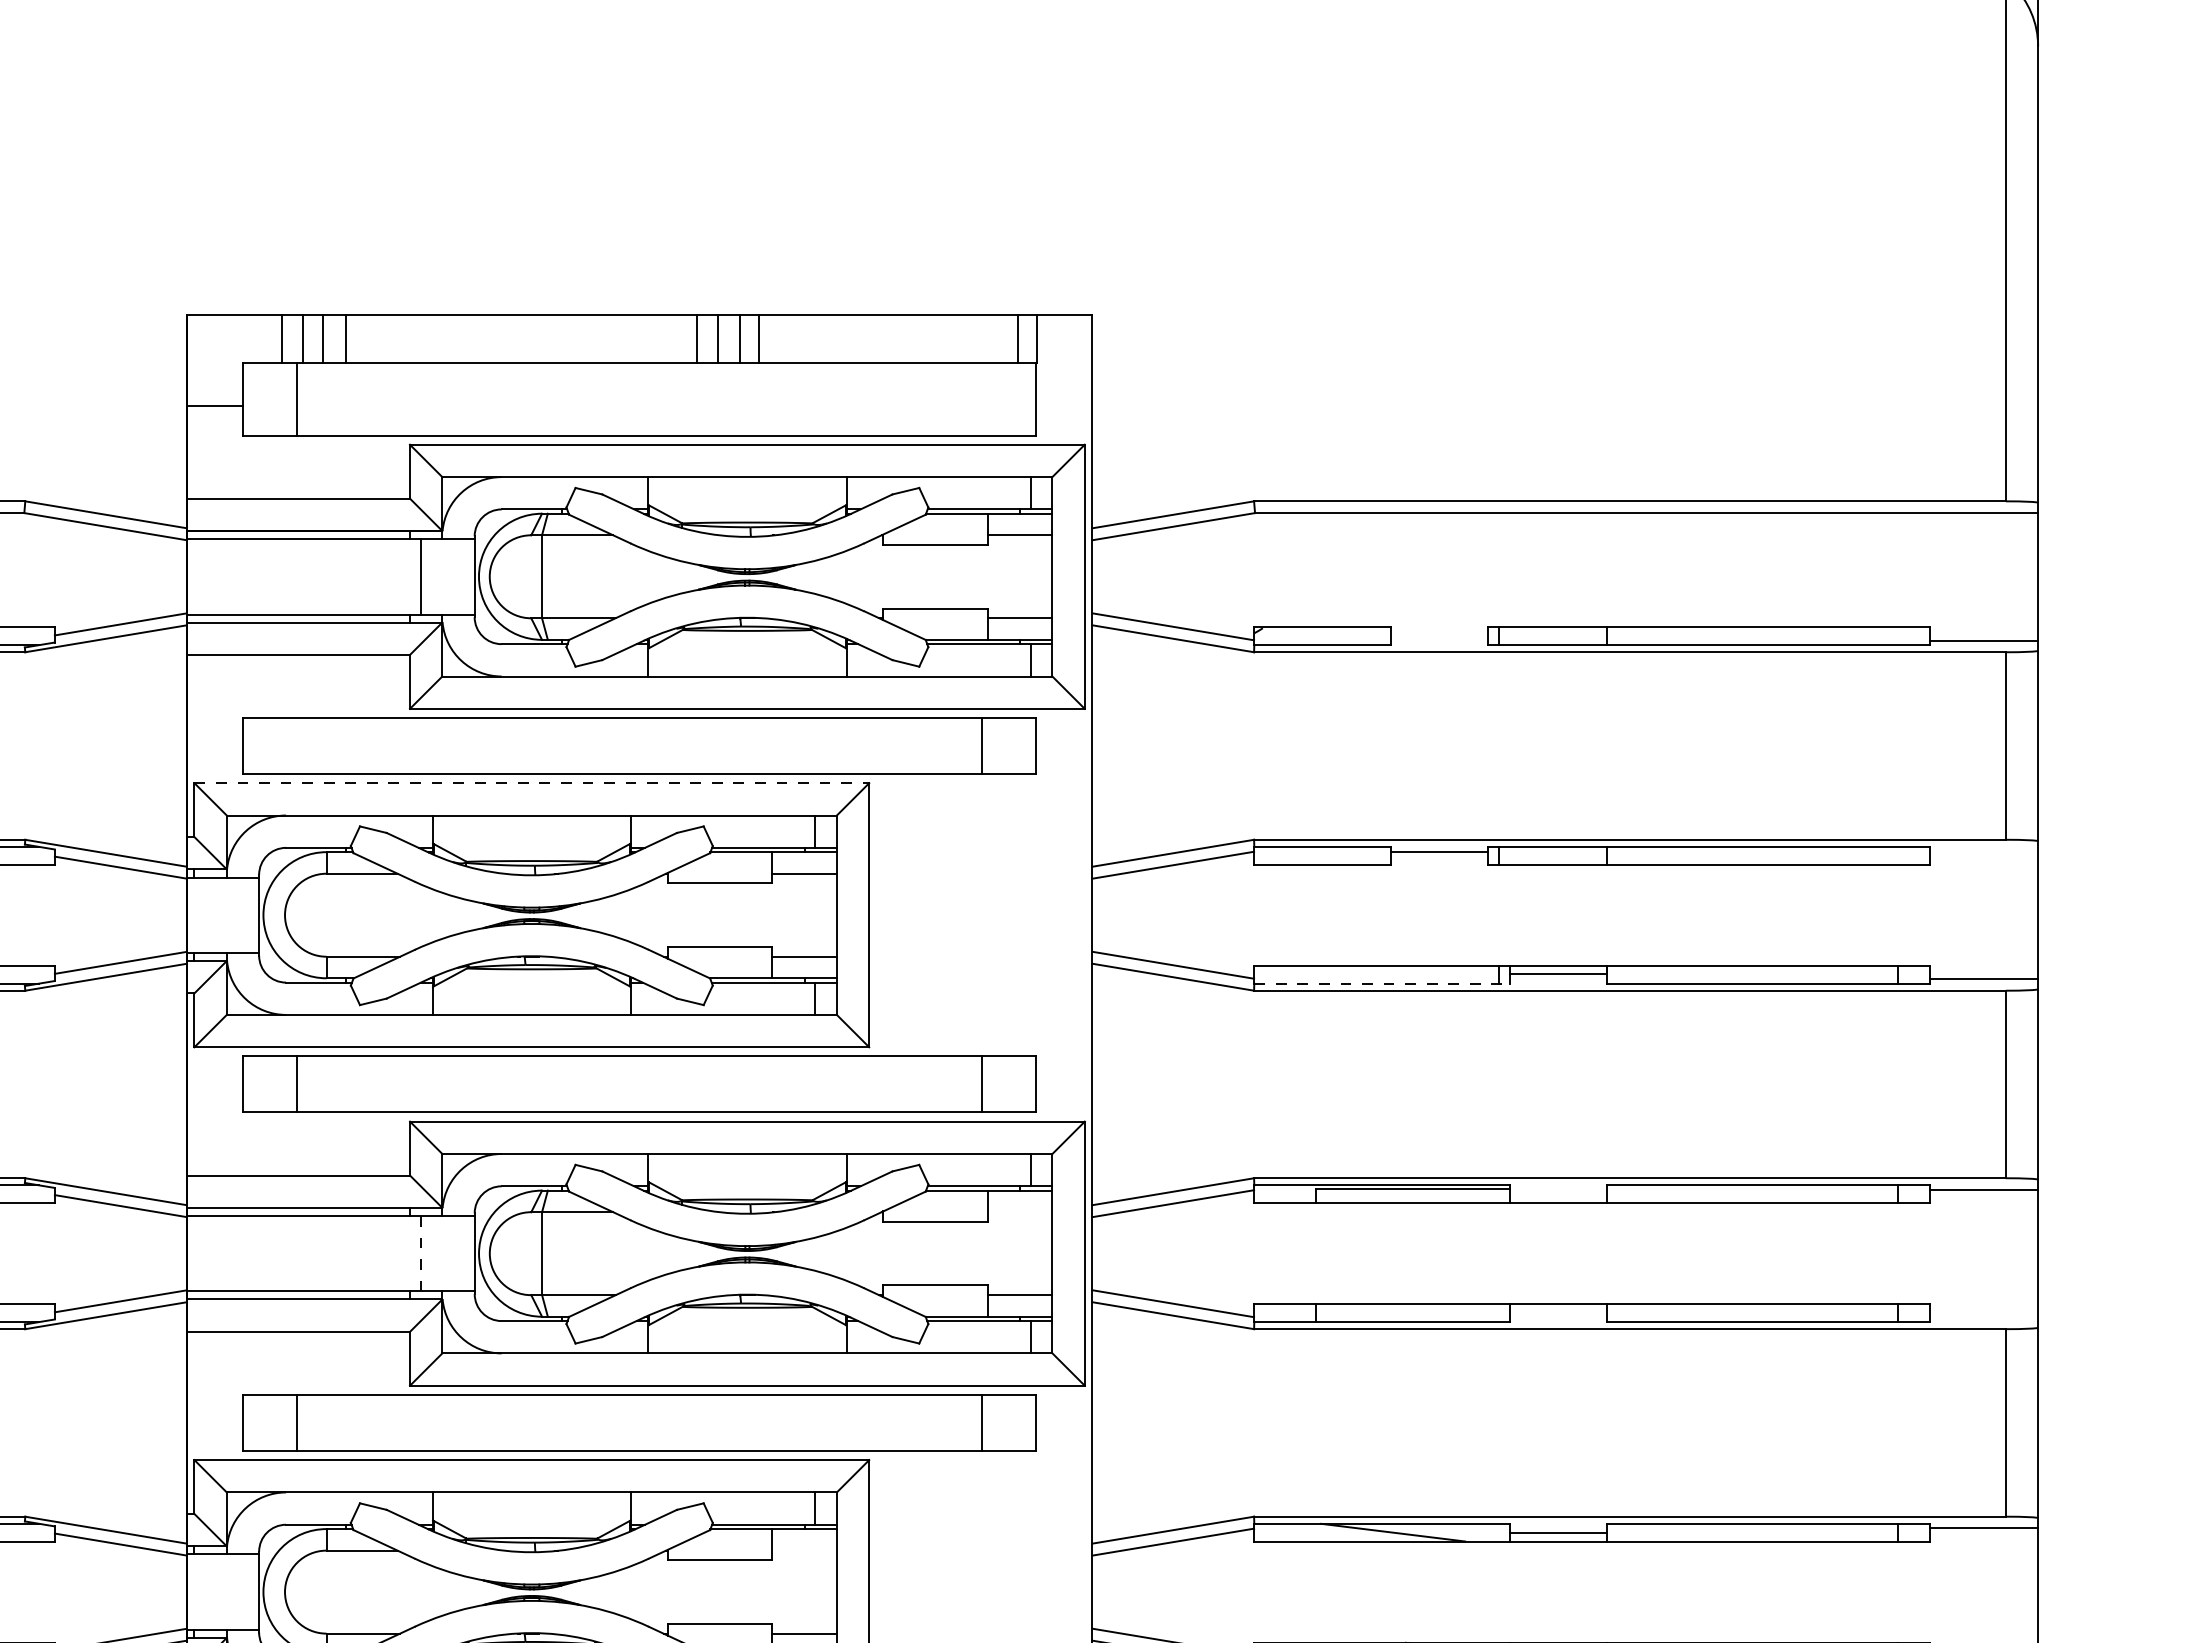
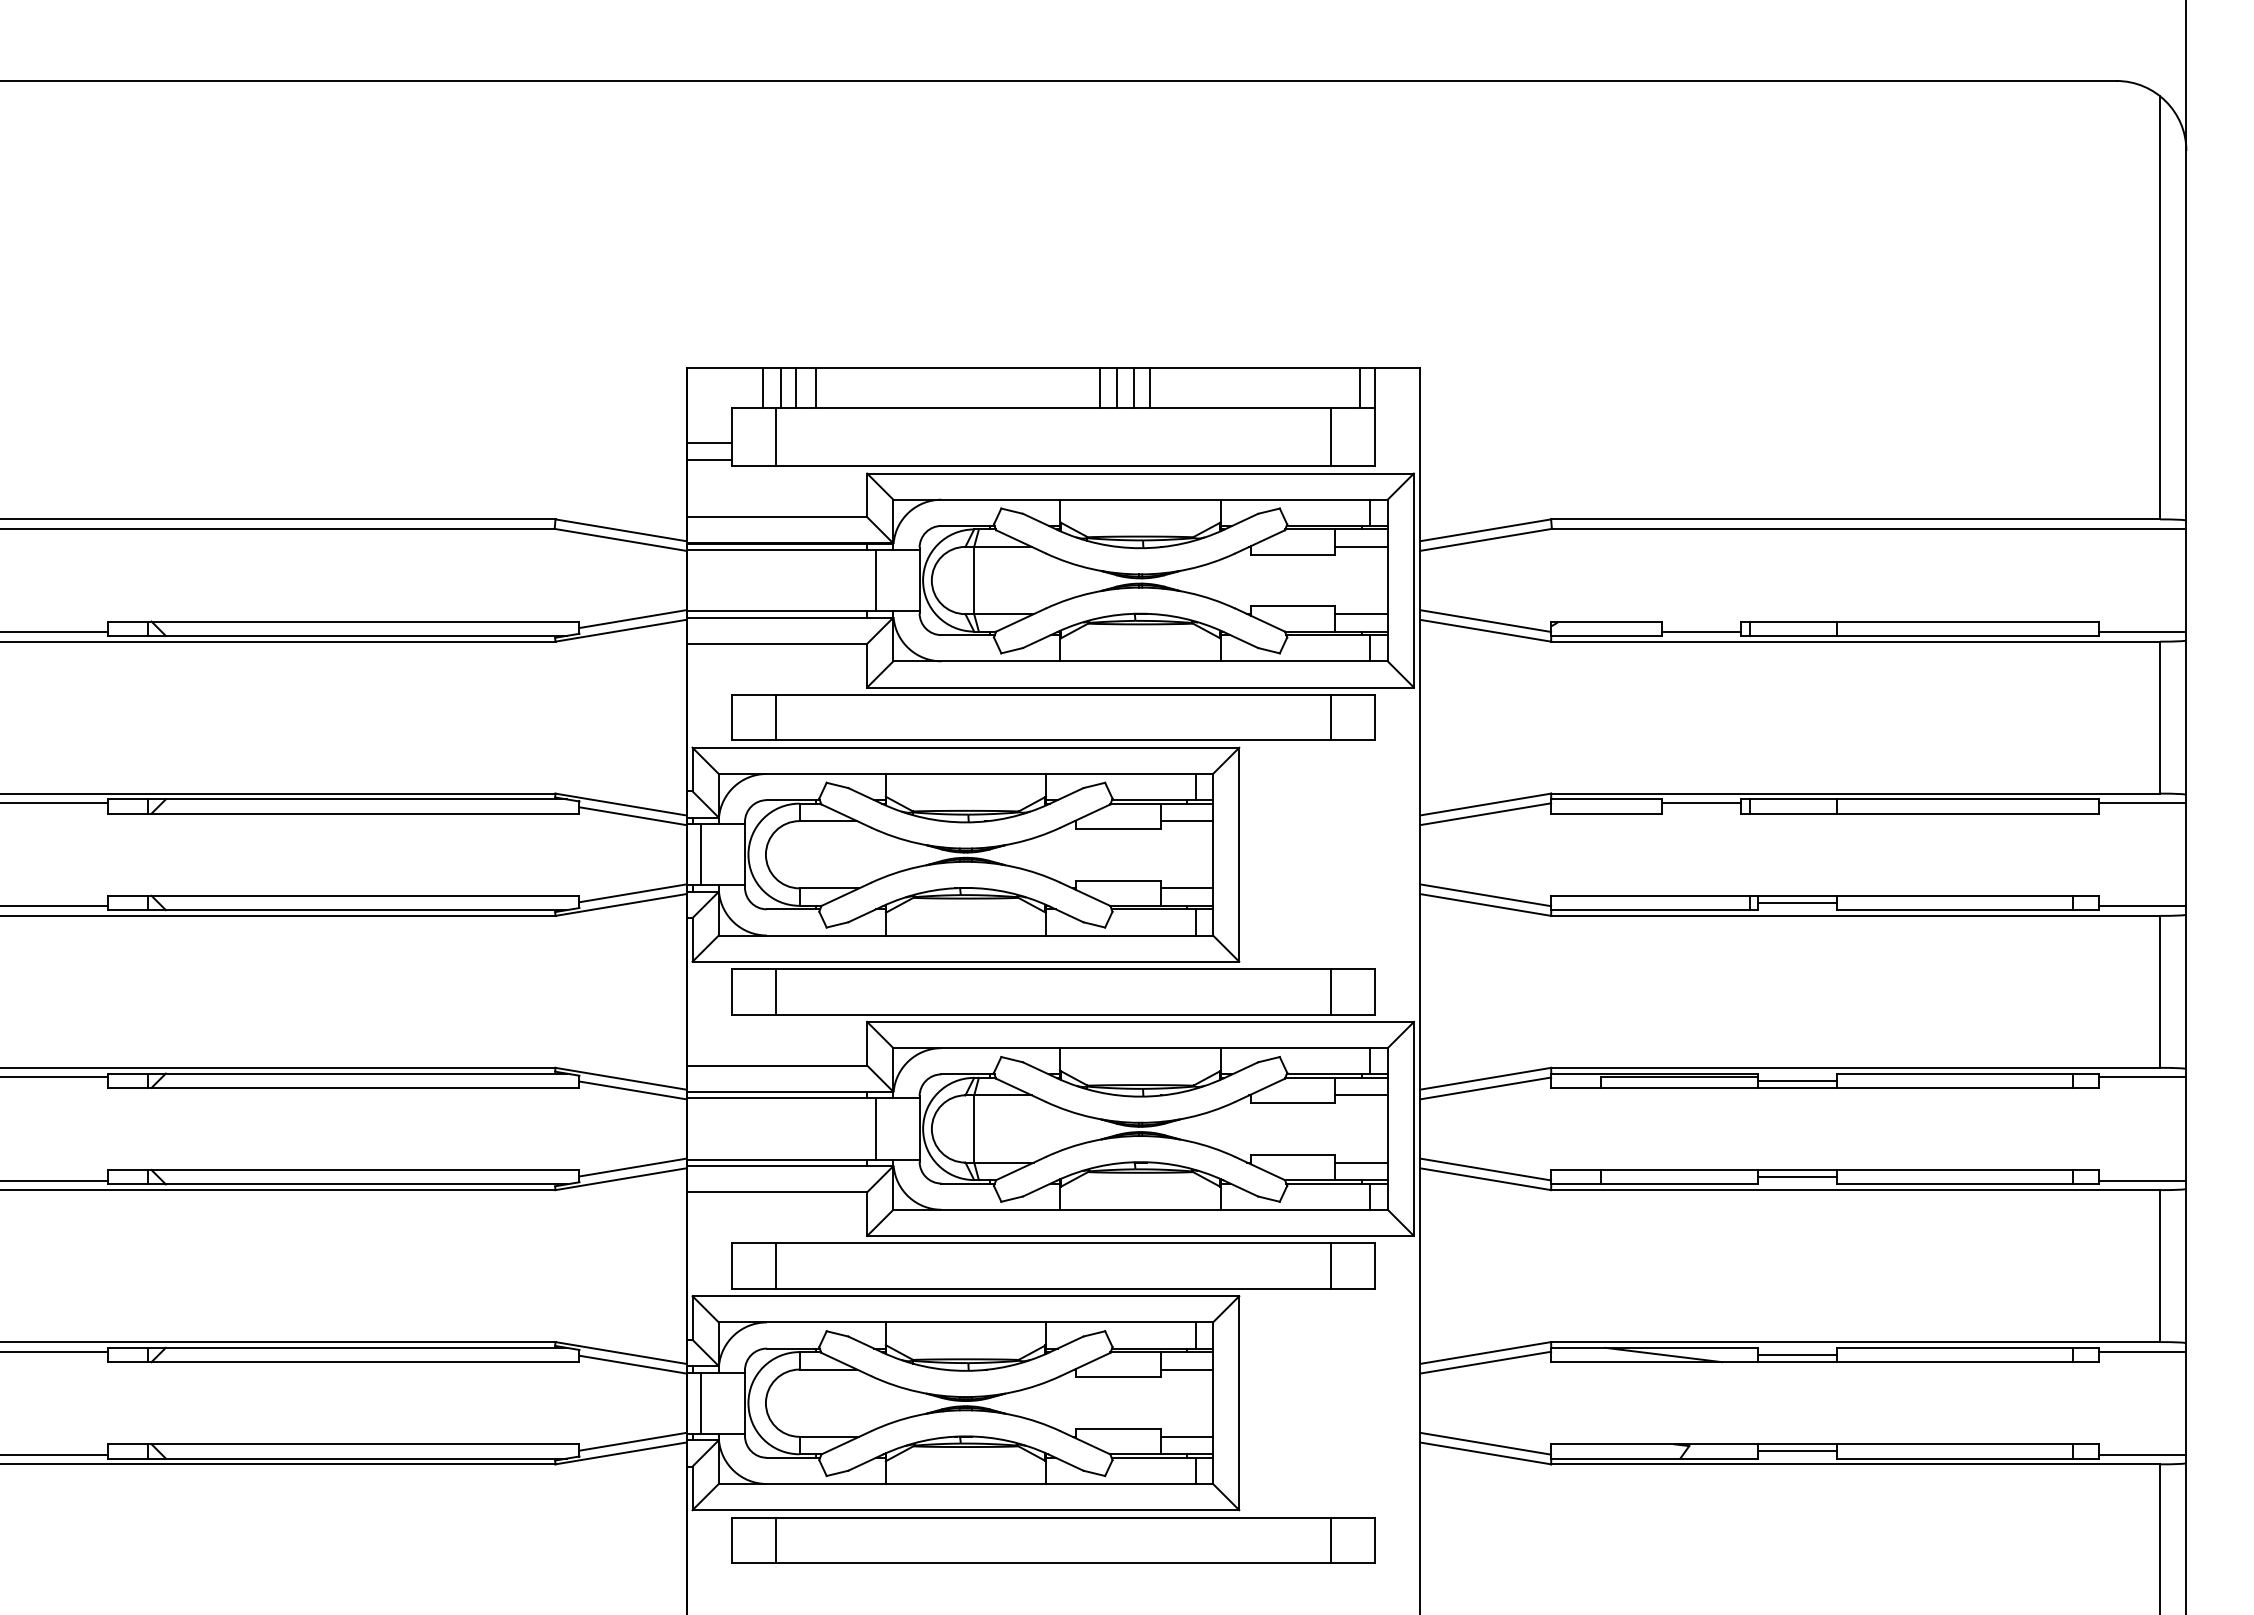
line: (981, 399) -> (1330, 436), added
line: (215, 428) -> (709, 460), added
line: (1439, 640) -> (1701, 632), added
line: (296, 745) -> (775, 717), added
line: (532, 782) -> (966, 747), dashed -> solid
line: (1983, 851) -> (2142, 803), added
line: (205, 914) -> (701, 854), added
line: (1381, 984) -> (1654, 910), dashed -> solid
line: (1558, 1195) -> (1797, 1081), added
line: (1020, 1212) -> (1361, 1095), added
line: (420, 1253) -> (875, 1128), dashed -> solid
line: (1558, 1312) -> (1797, 1176), added
line: (1983, 1317) -> (2142, 1180), added
line: (804, 1550) -> (1186, 1369), added
line: (205, 1591) -> (701, 1402), added

